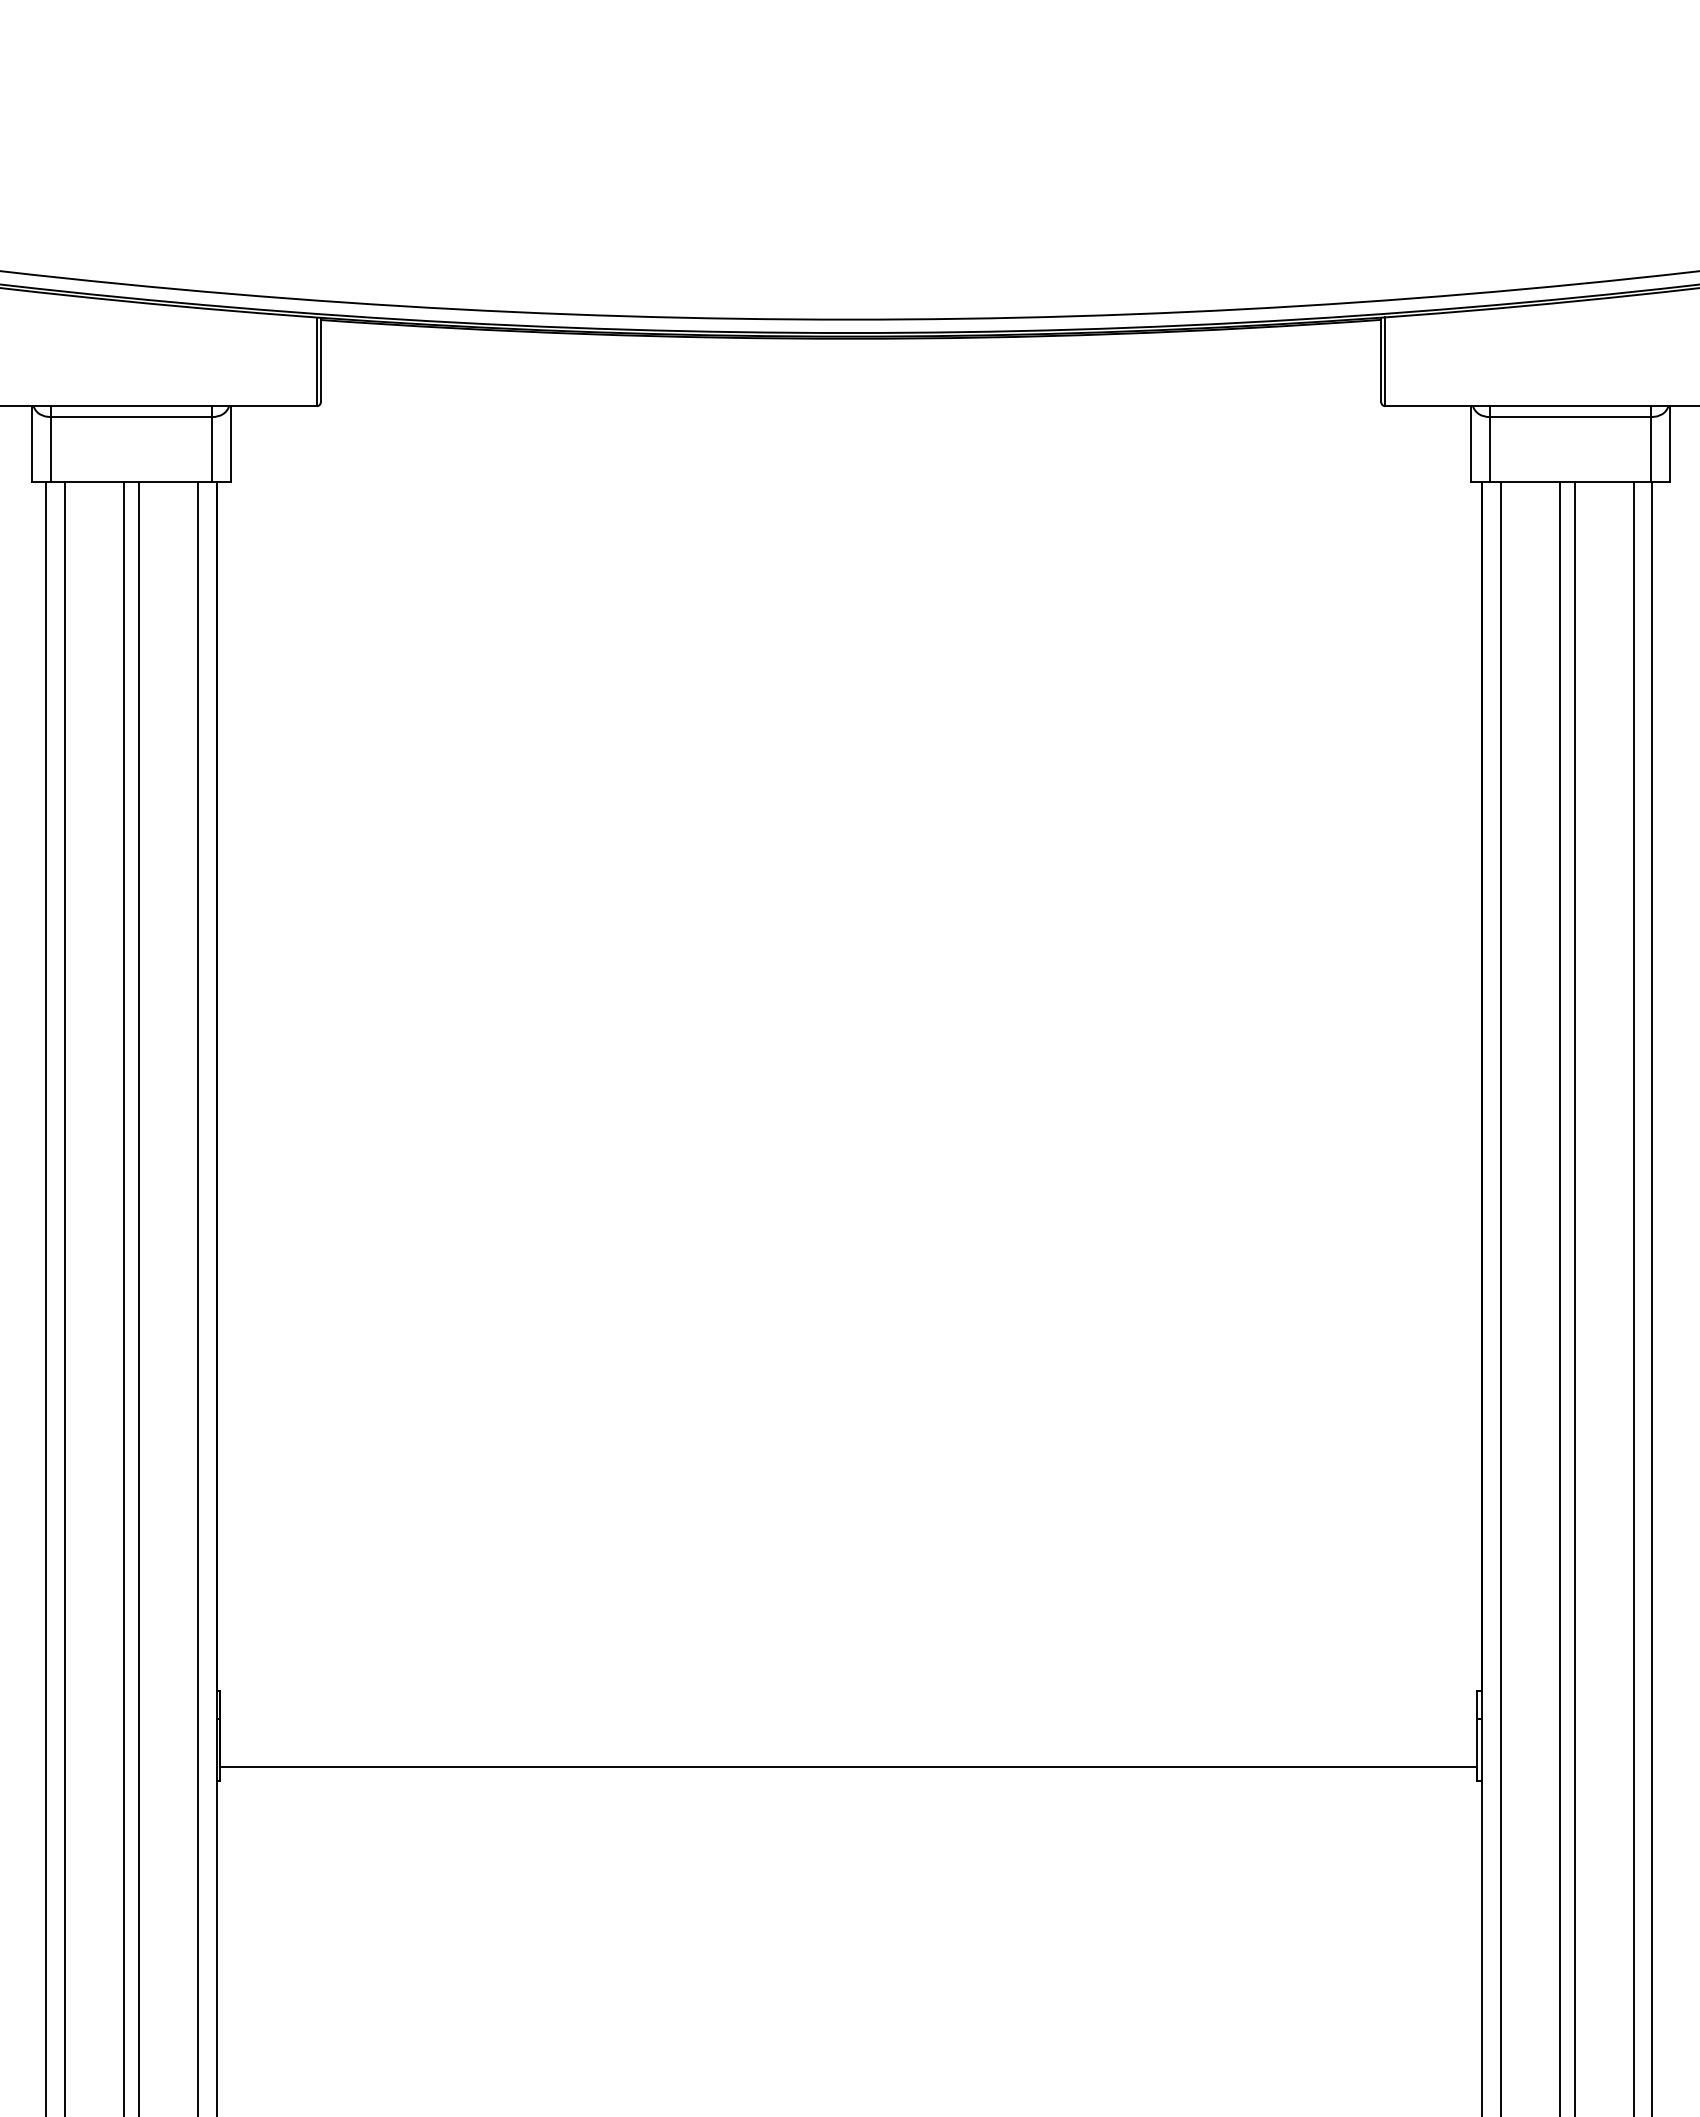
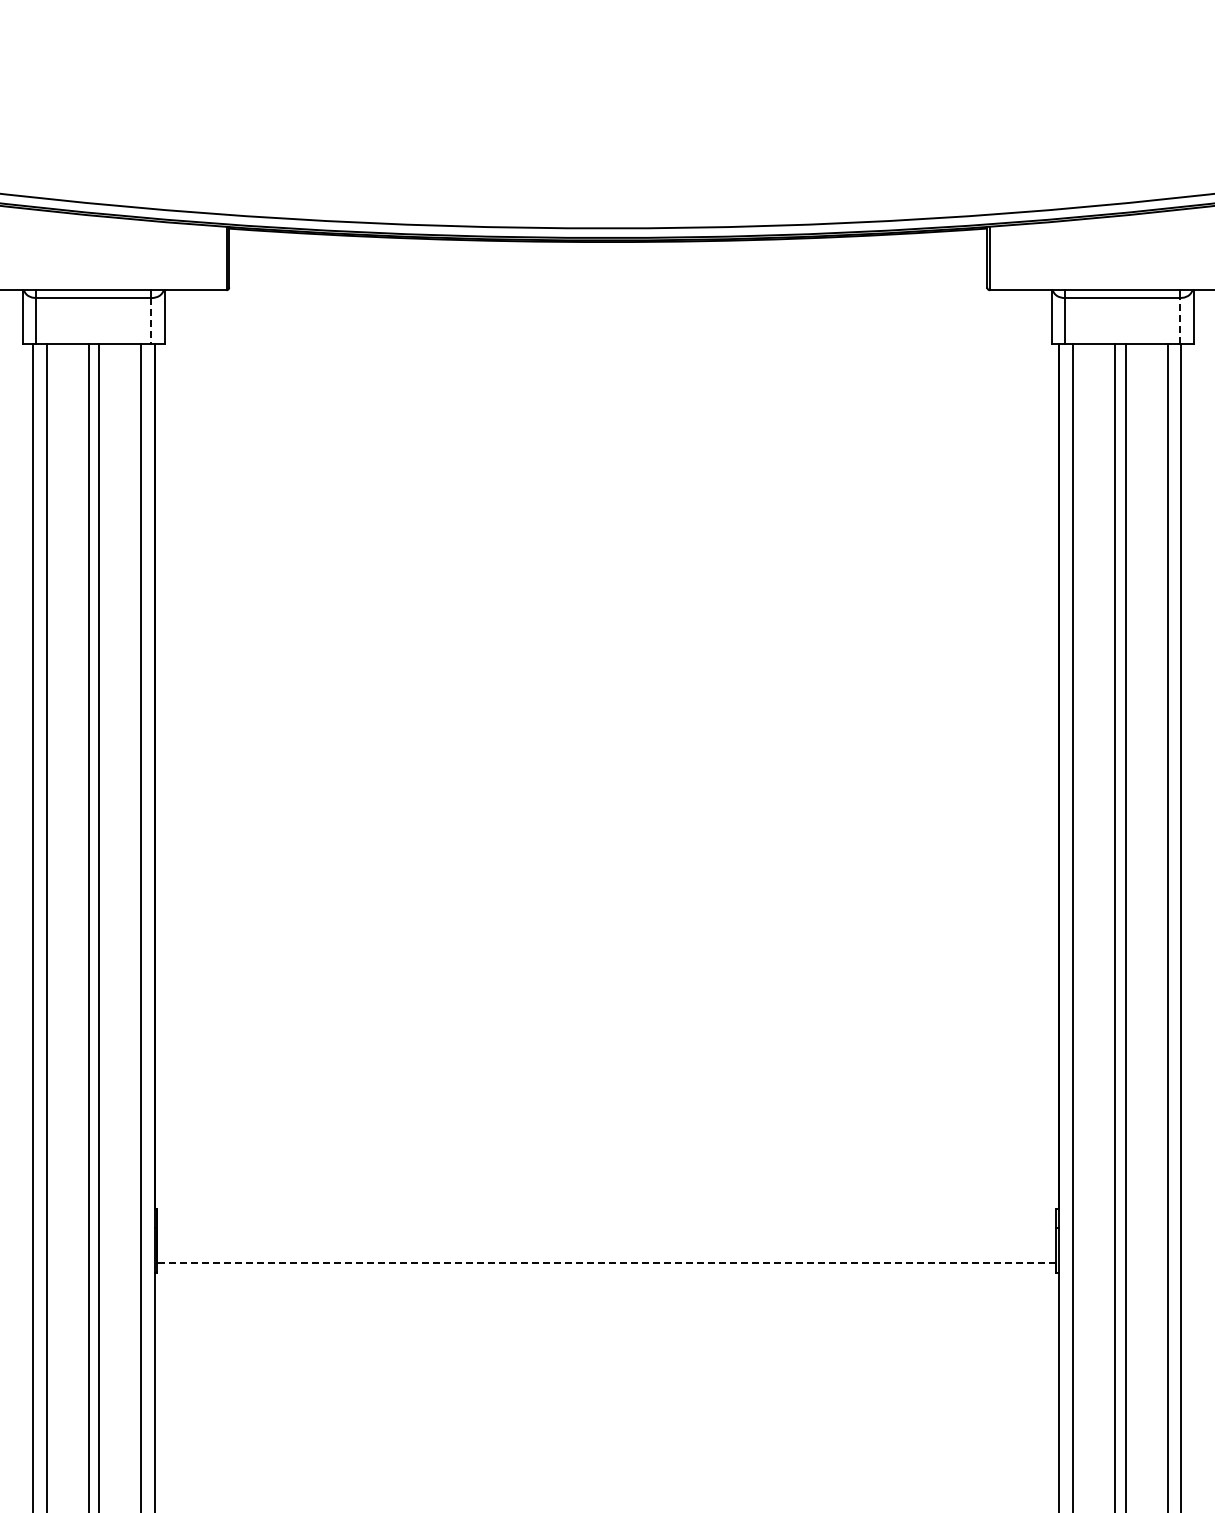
line: (1651, 448) -> (1180, 320), solid -> dashed
line: (212, 449) -> (151, 321), solid -> dashed
line: (848, 1767) -> (606, 1263), solid -> dashed

